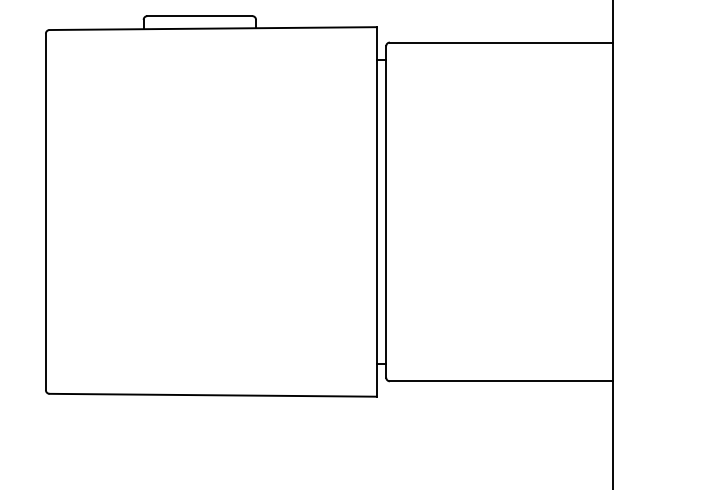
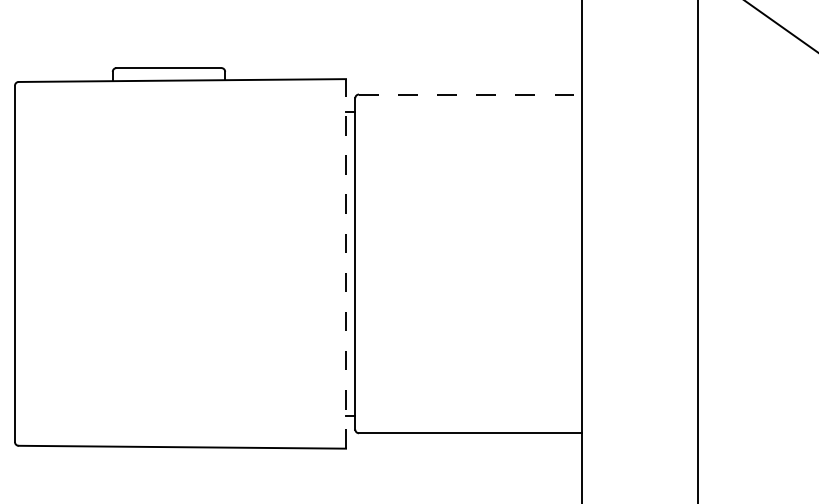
line: (501, 42) -> (470, 94), solid -> dashed
line: (377, 211) -> (346, 263), solid -> dashed

